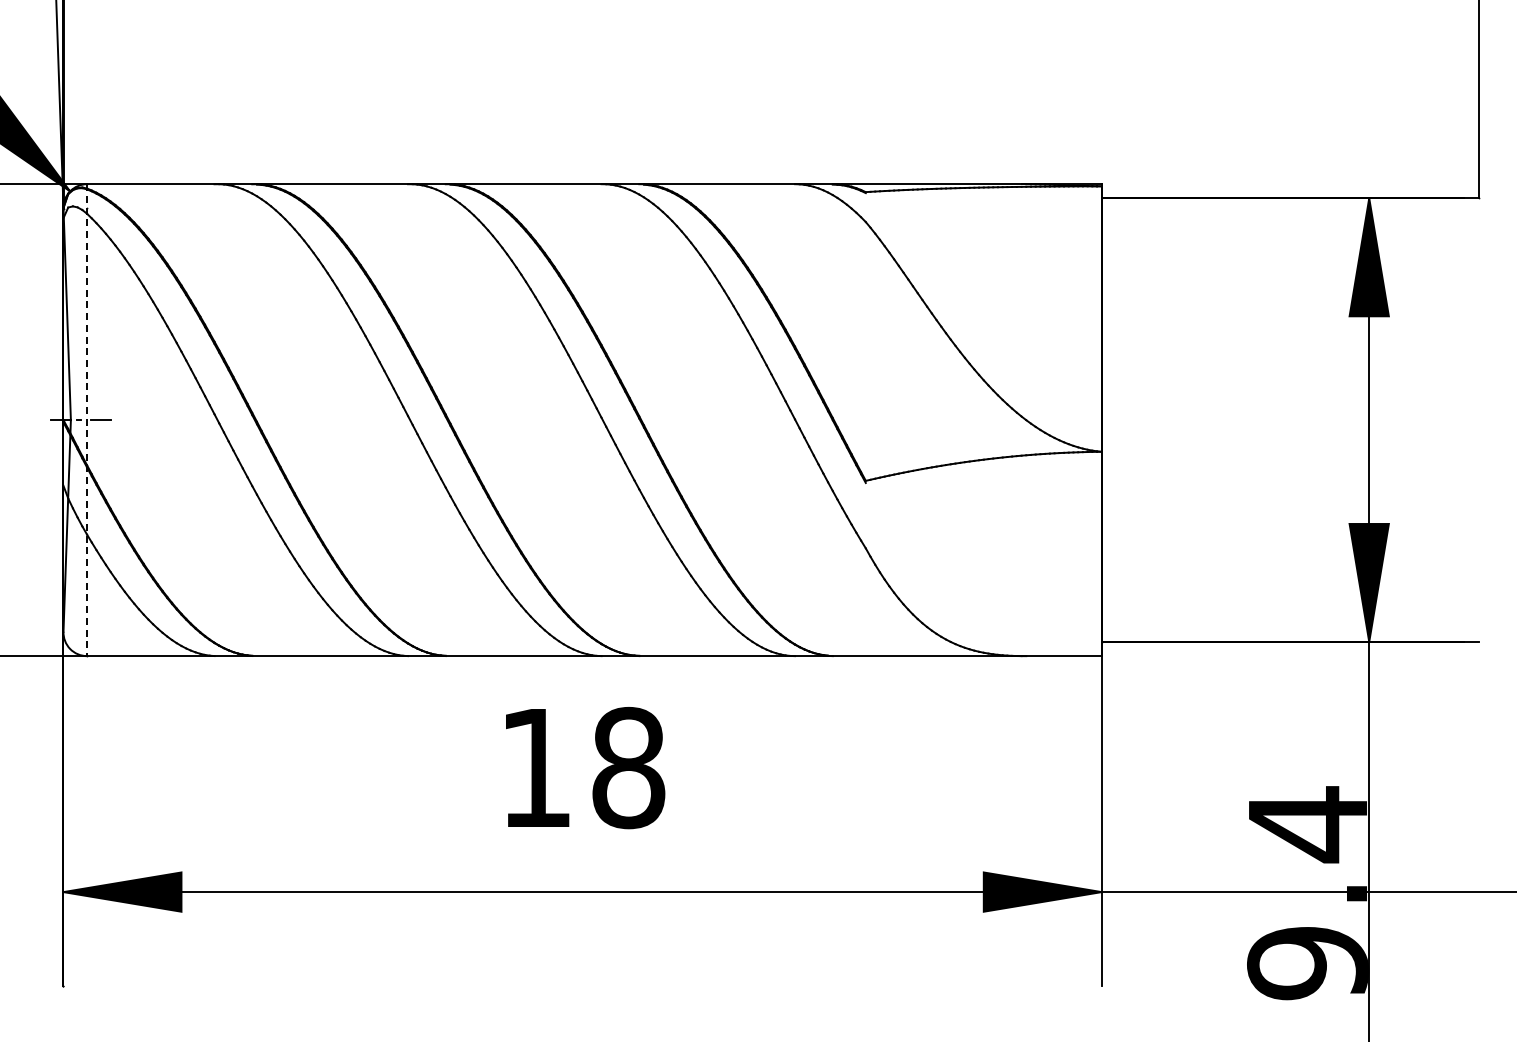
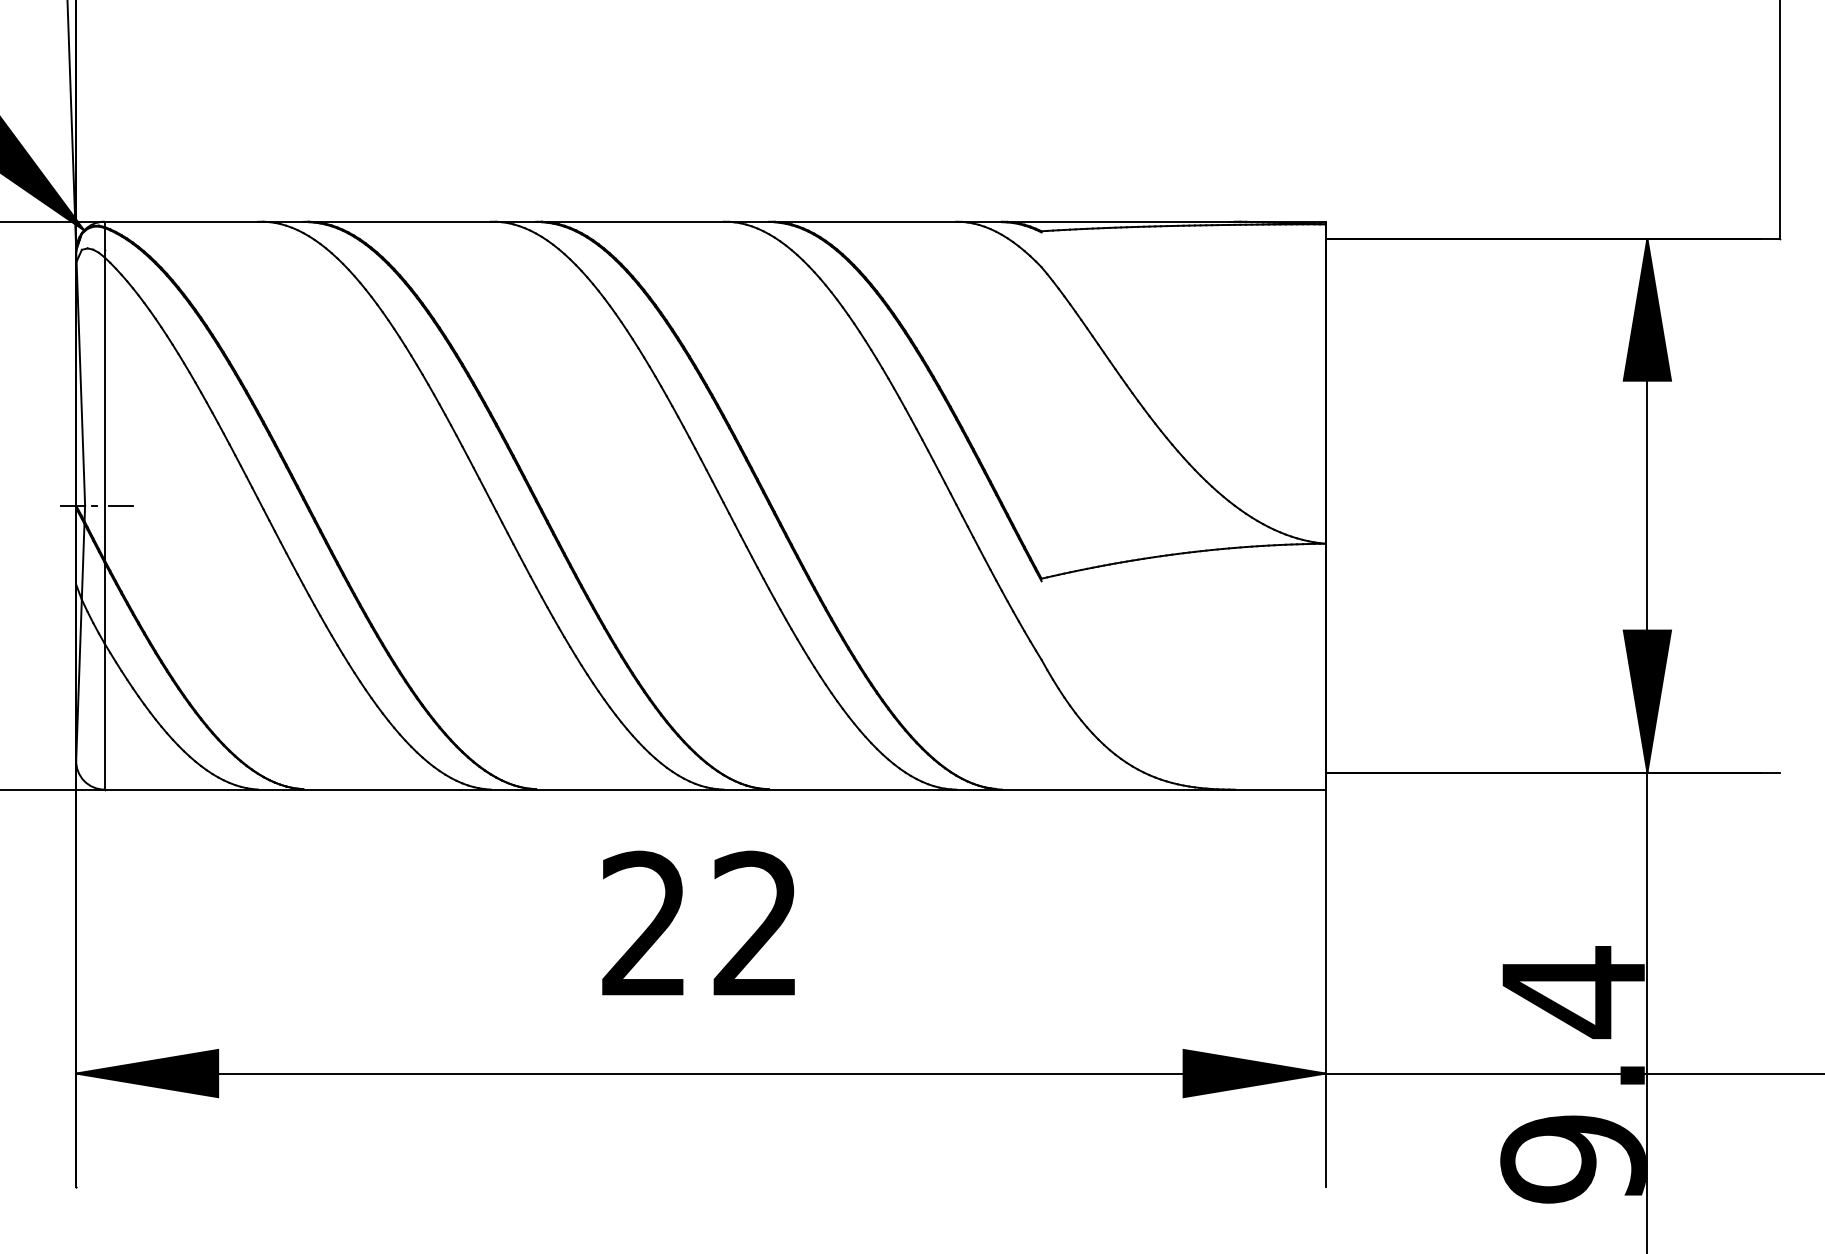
line: (87, 420) -> (105, 506), dashed -> solid
text: (582, 767) -> (700, 923), 18 -> 22

